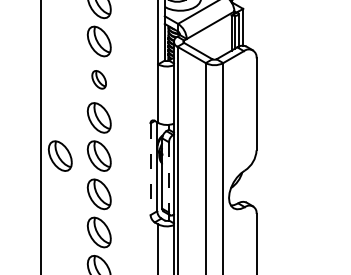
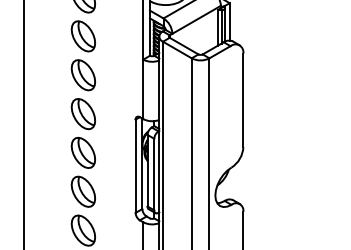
part: (98, 79) -> (82, 74), size x1.67
part: (59, 155) -> (42, 152), removed
line: (150, 169) -> (135, 166), dashed -> solid
line: (168, 177) -> (153, 174), dashed -> solid

